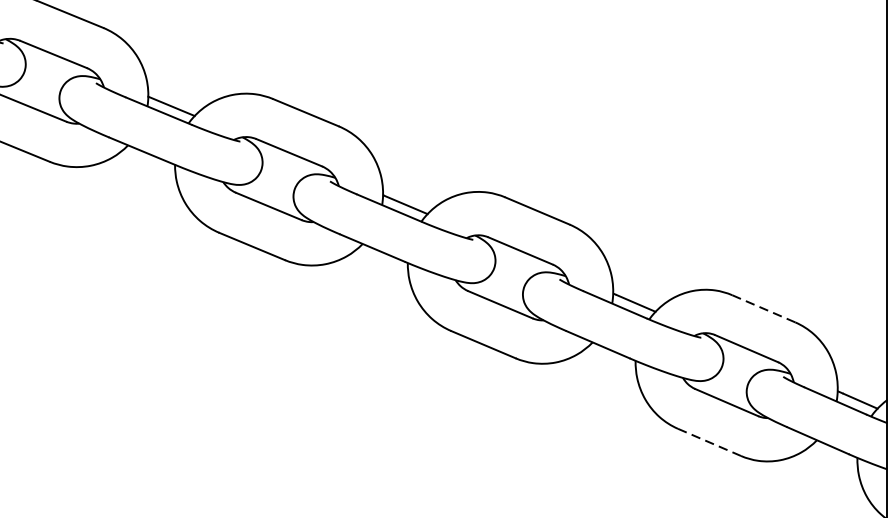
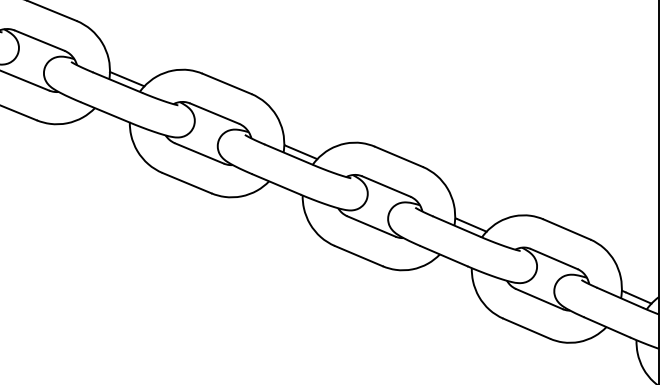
line: (763, 308) -> (566, 229), dashed -> solid
line: (710, 442) -> (527, 328), dashed -> solid

